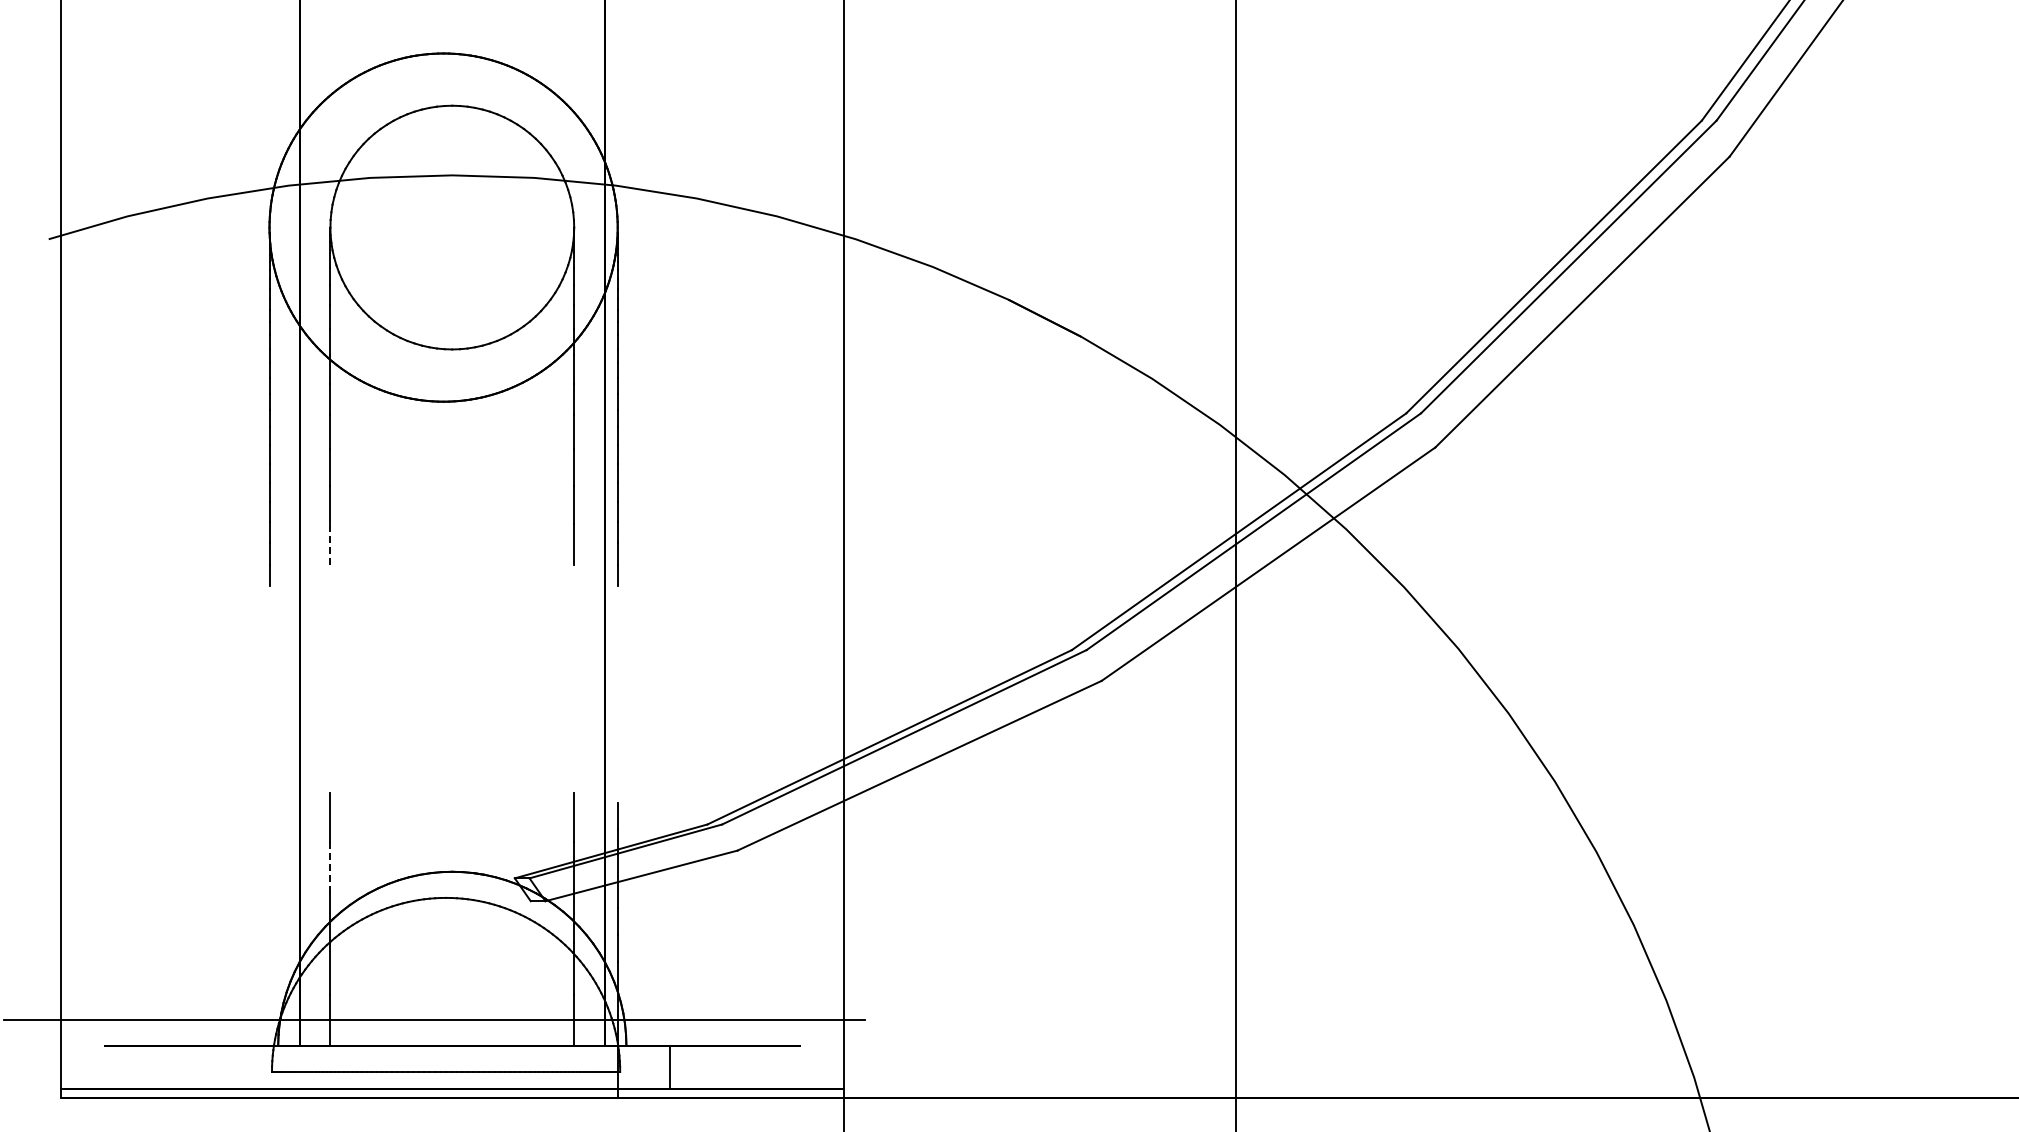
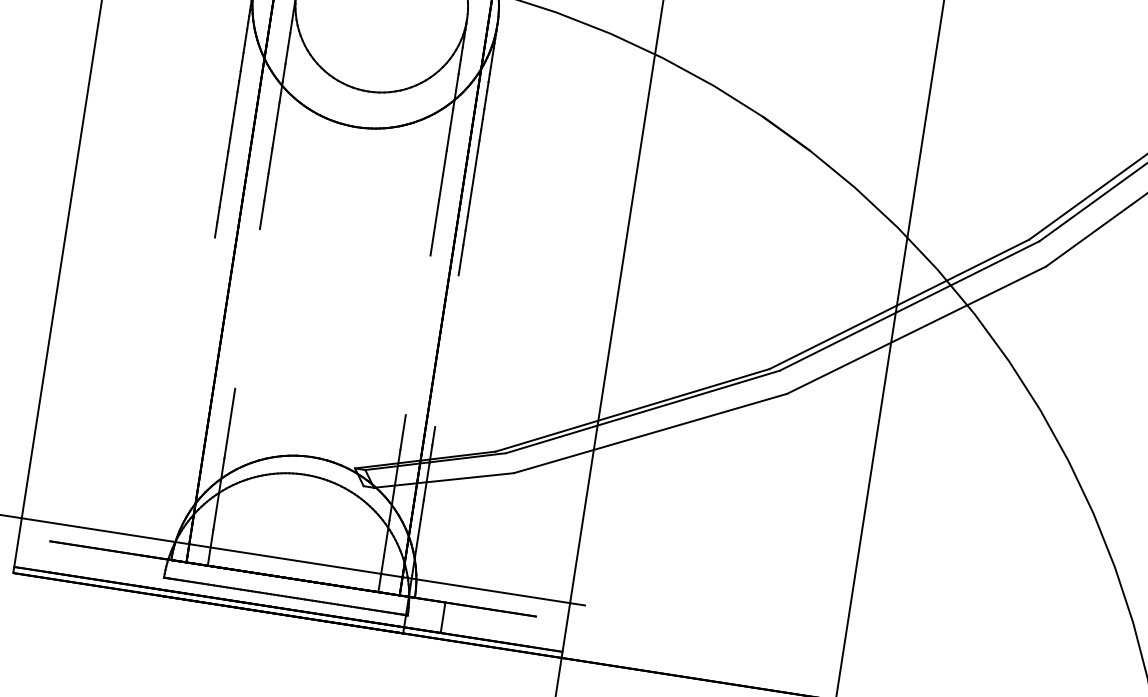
line: (330, 544) -> (262, 214), dashed -> solid
line: (330, 866) -> (227, 440), dashed -> solid

